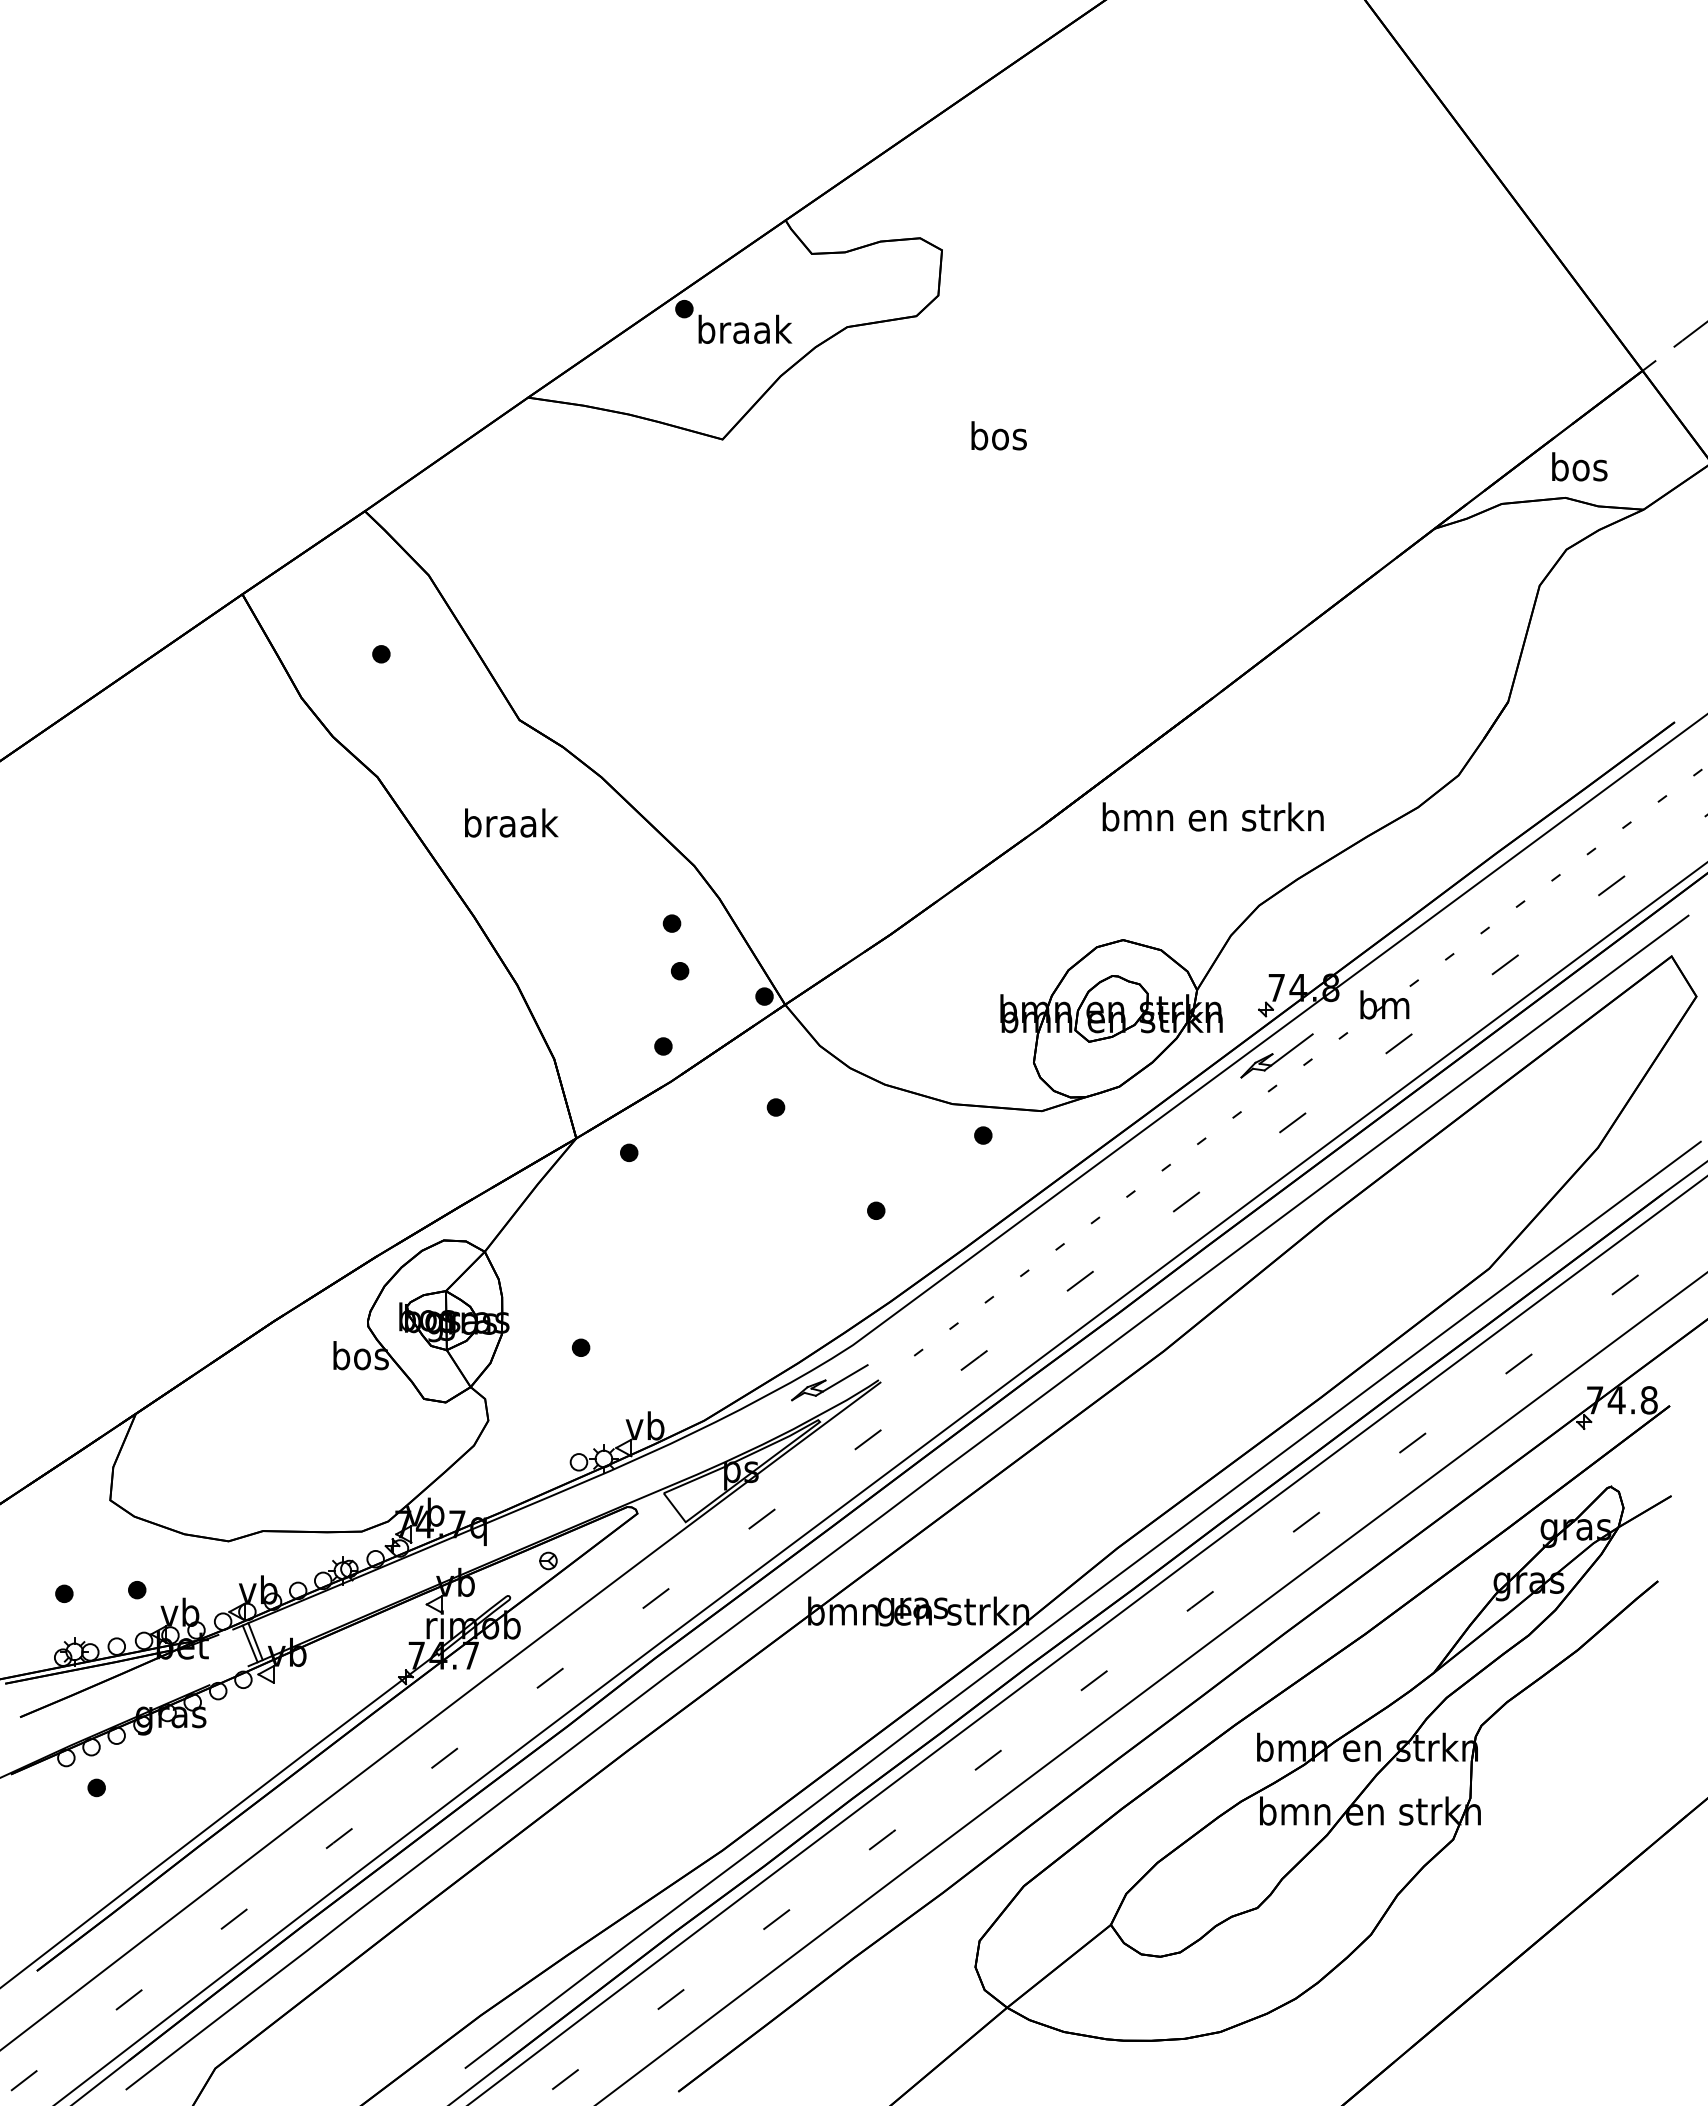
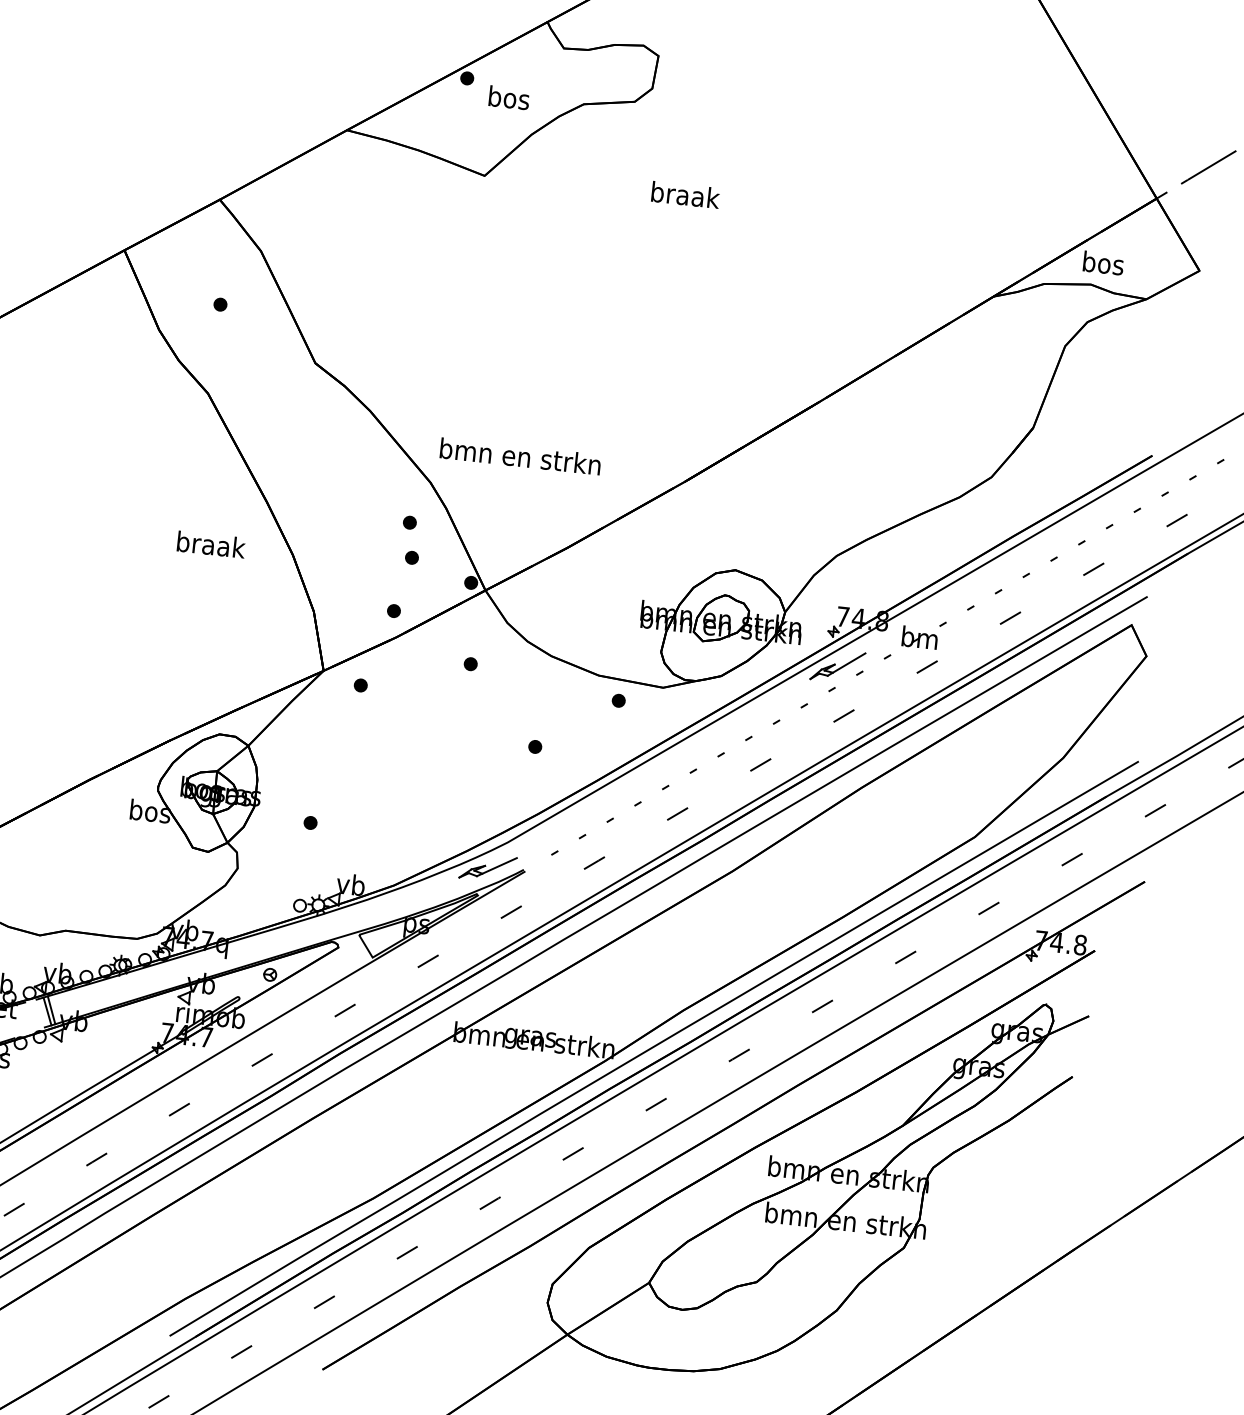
text: (745, 328) -> (509, 97), braak -> bos
text: (999, 435) -> (685, 194), bos -> braak
text: (1212, 816) -> (520, 456), moved
text: (511, 822) -> (211, 544), moved

